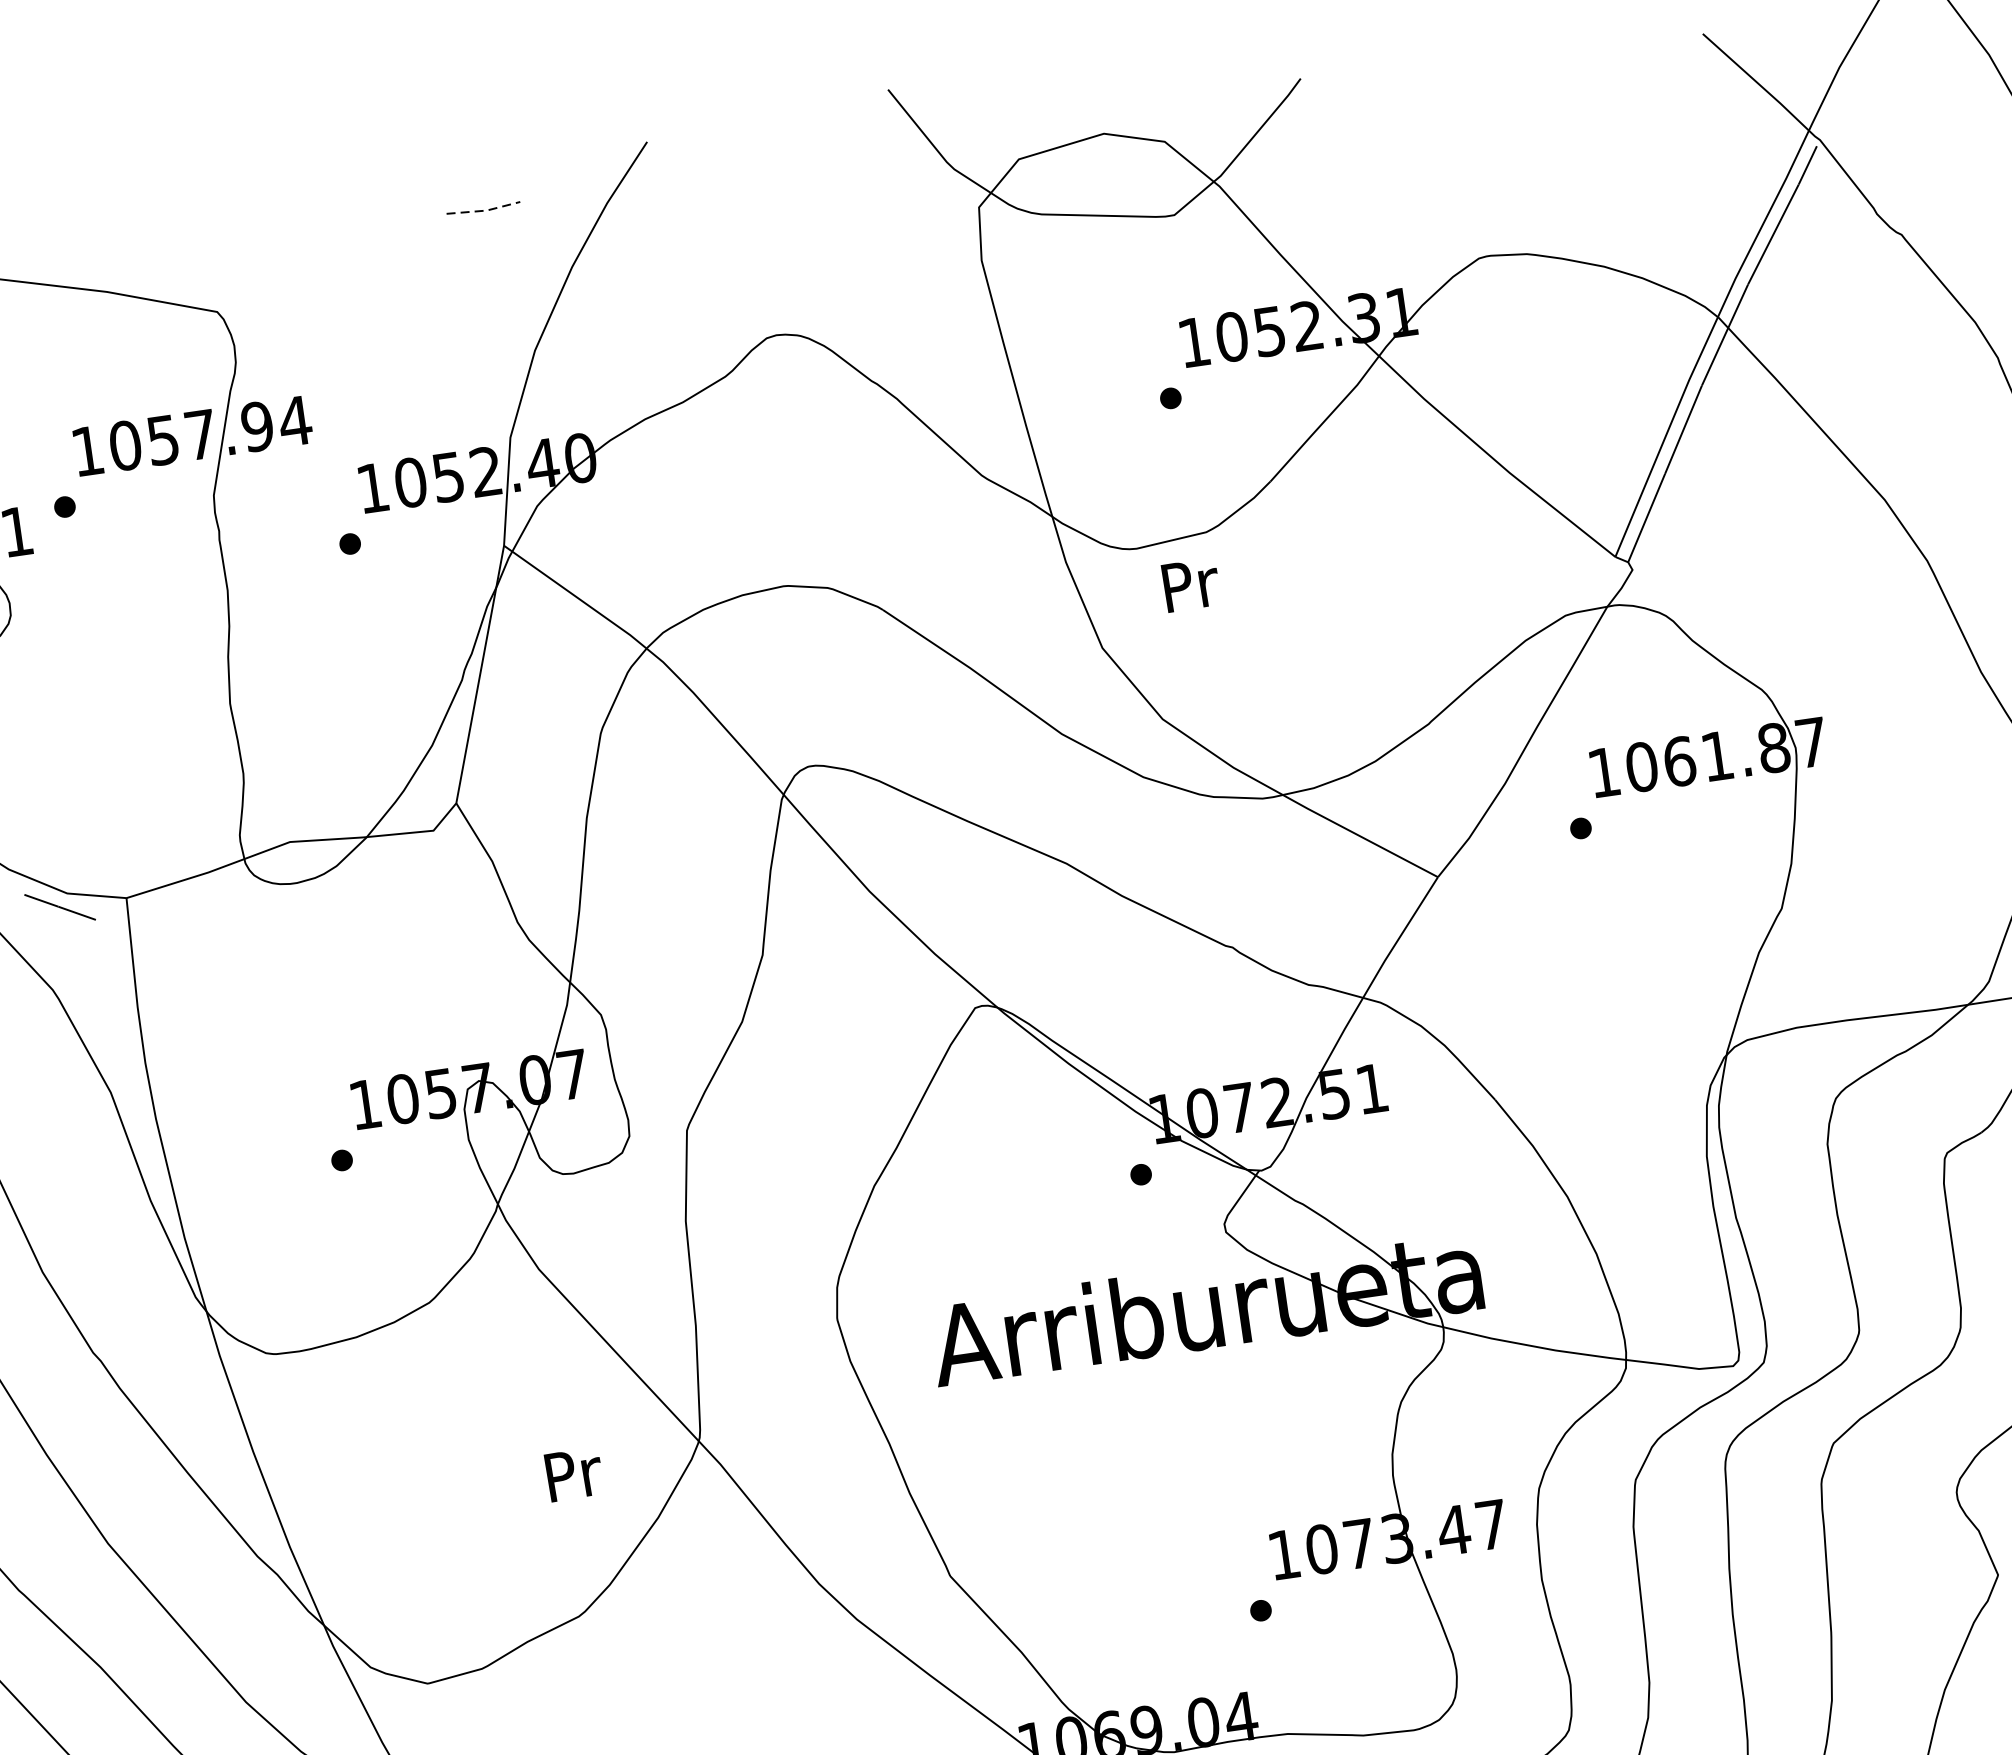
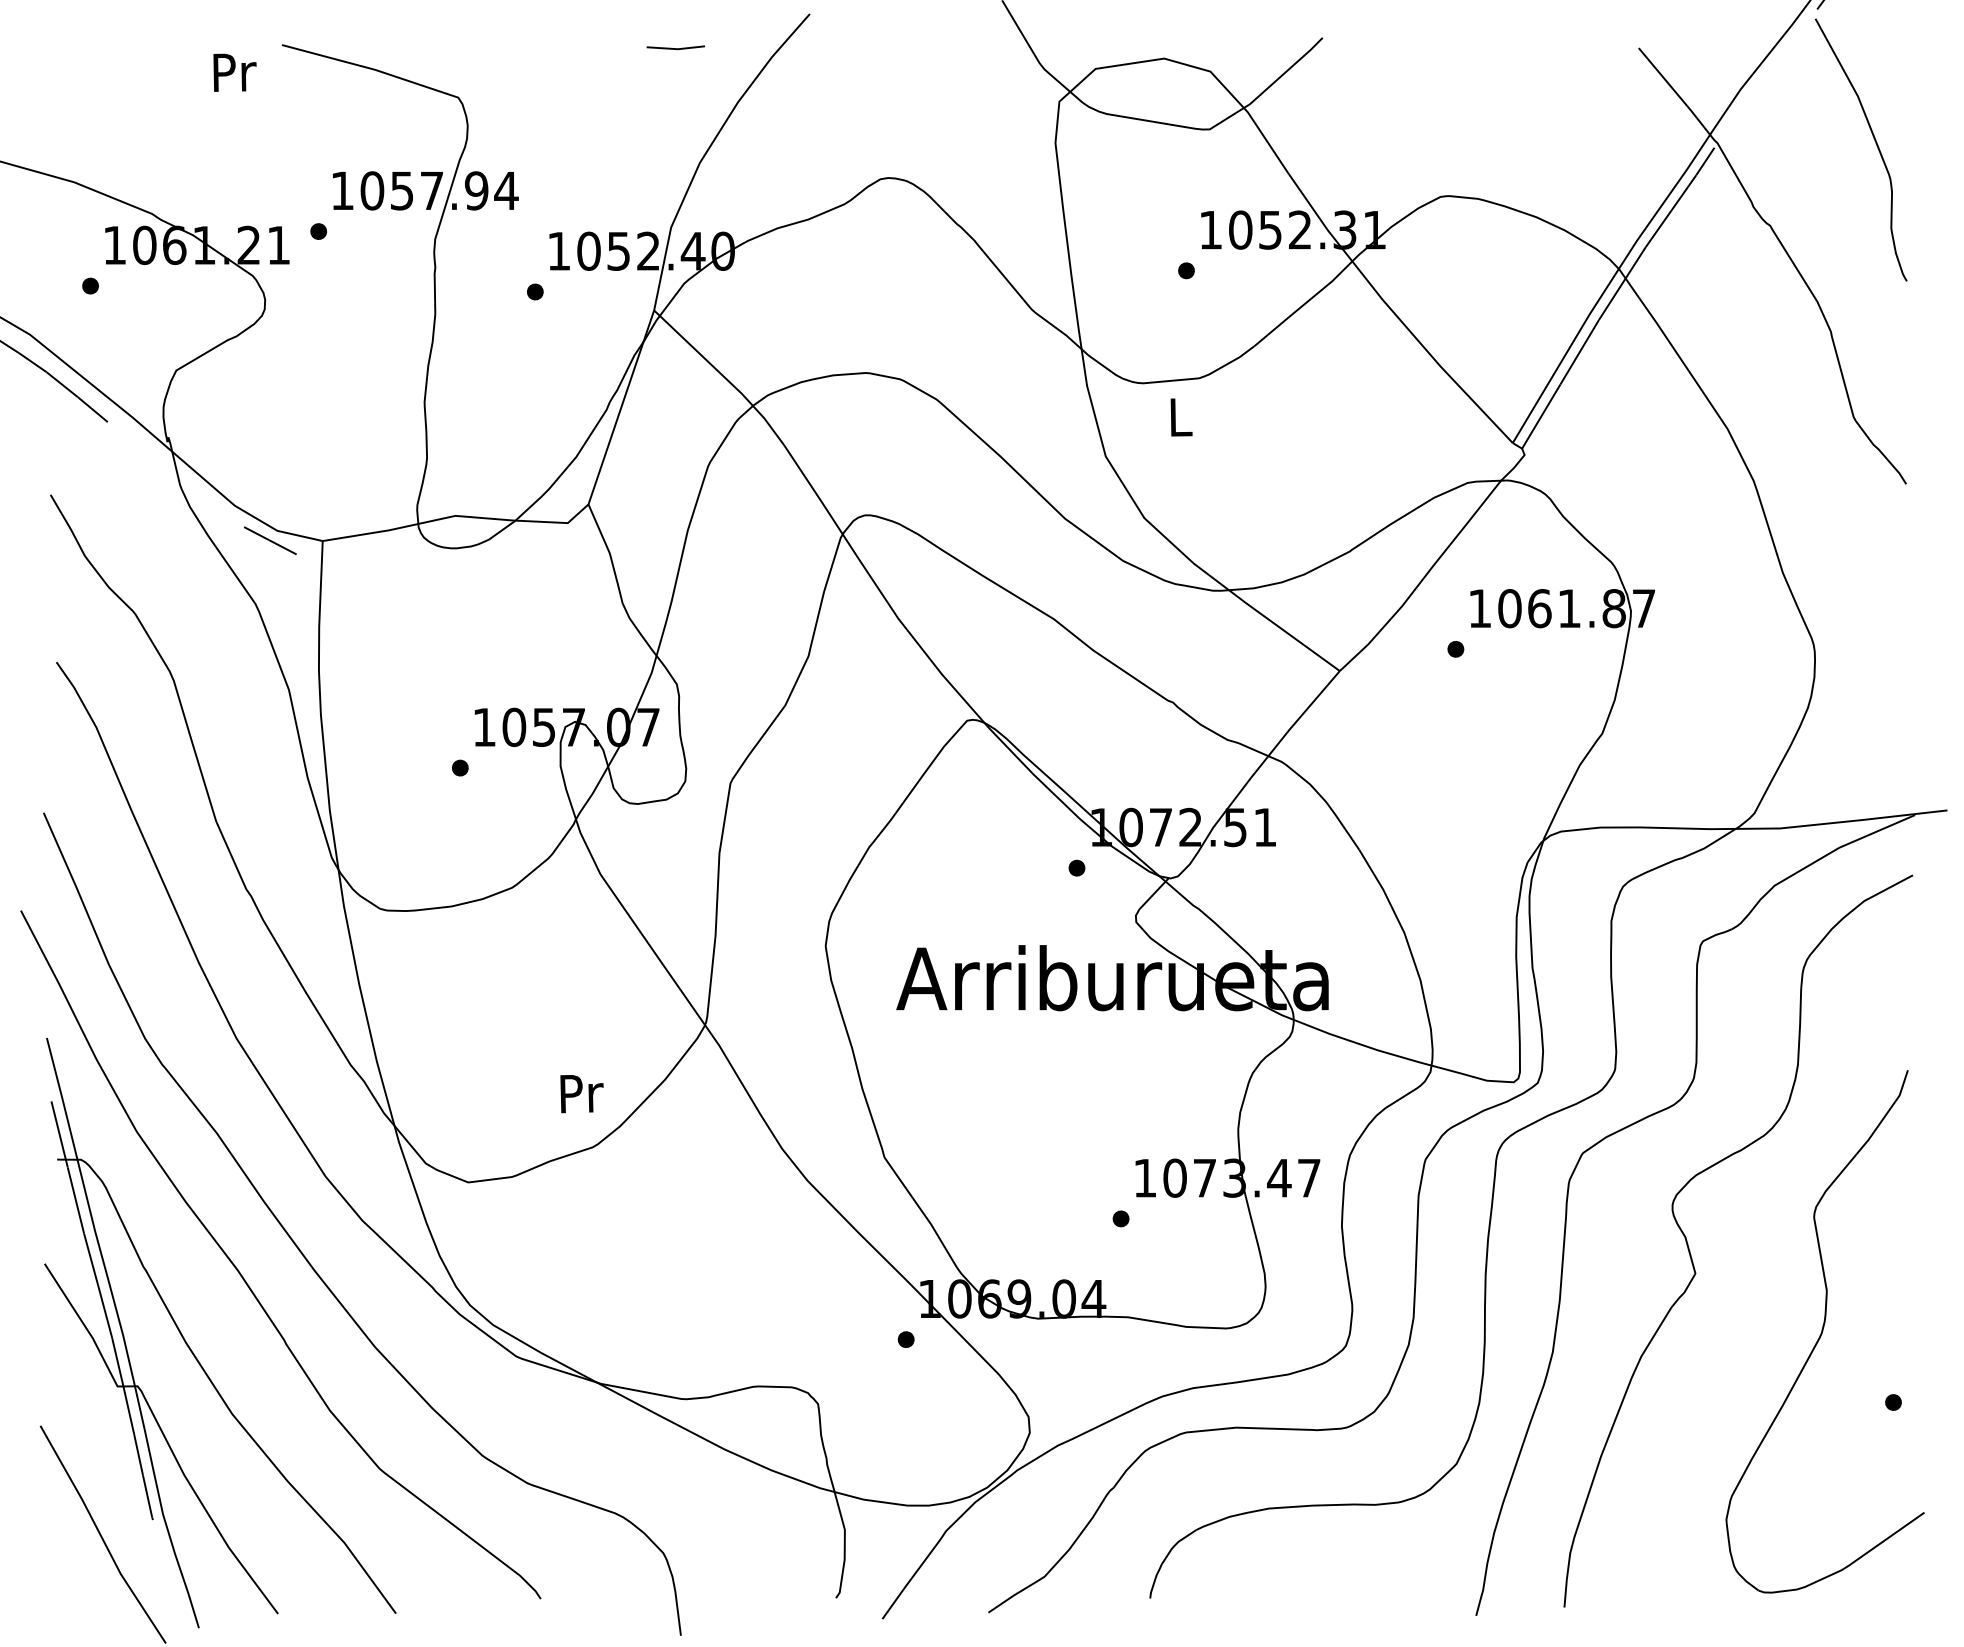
line: (485, 211) -> (677, 49), dashed -> solid
text: (1191, 585) -> (1181, 417), Pr -> L
text: (573, 1475) -> (581, 1094), moved

